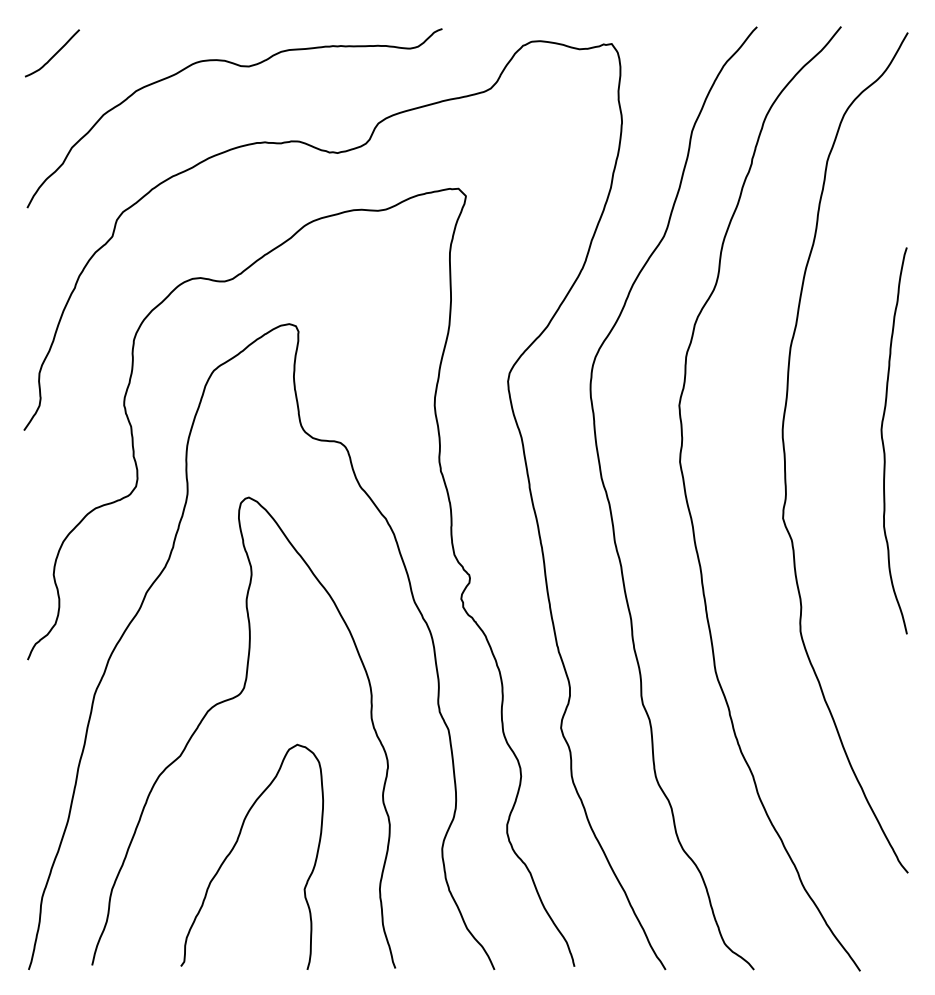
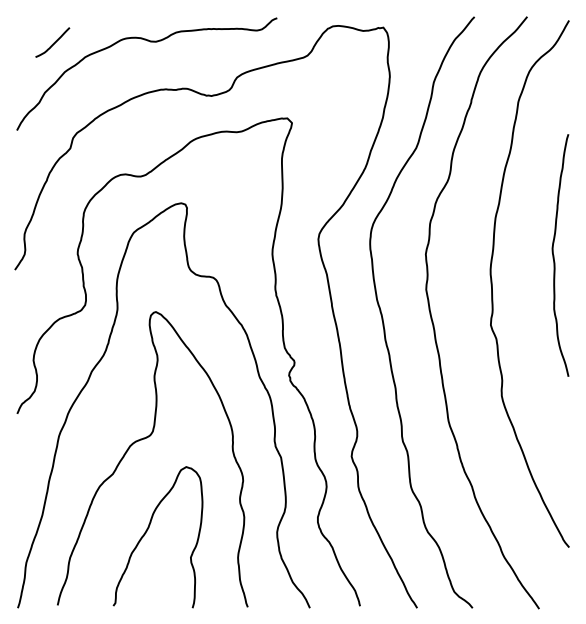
curve: (53, 53) -> (53, 42), moved
curve: (884, 440) -> (554, 255), moved

